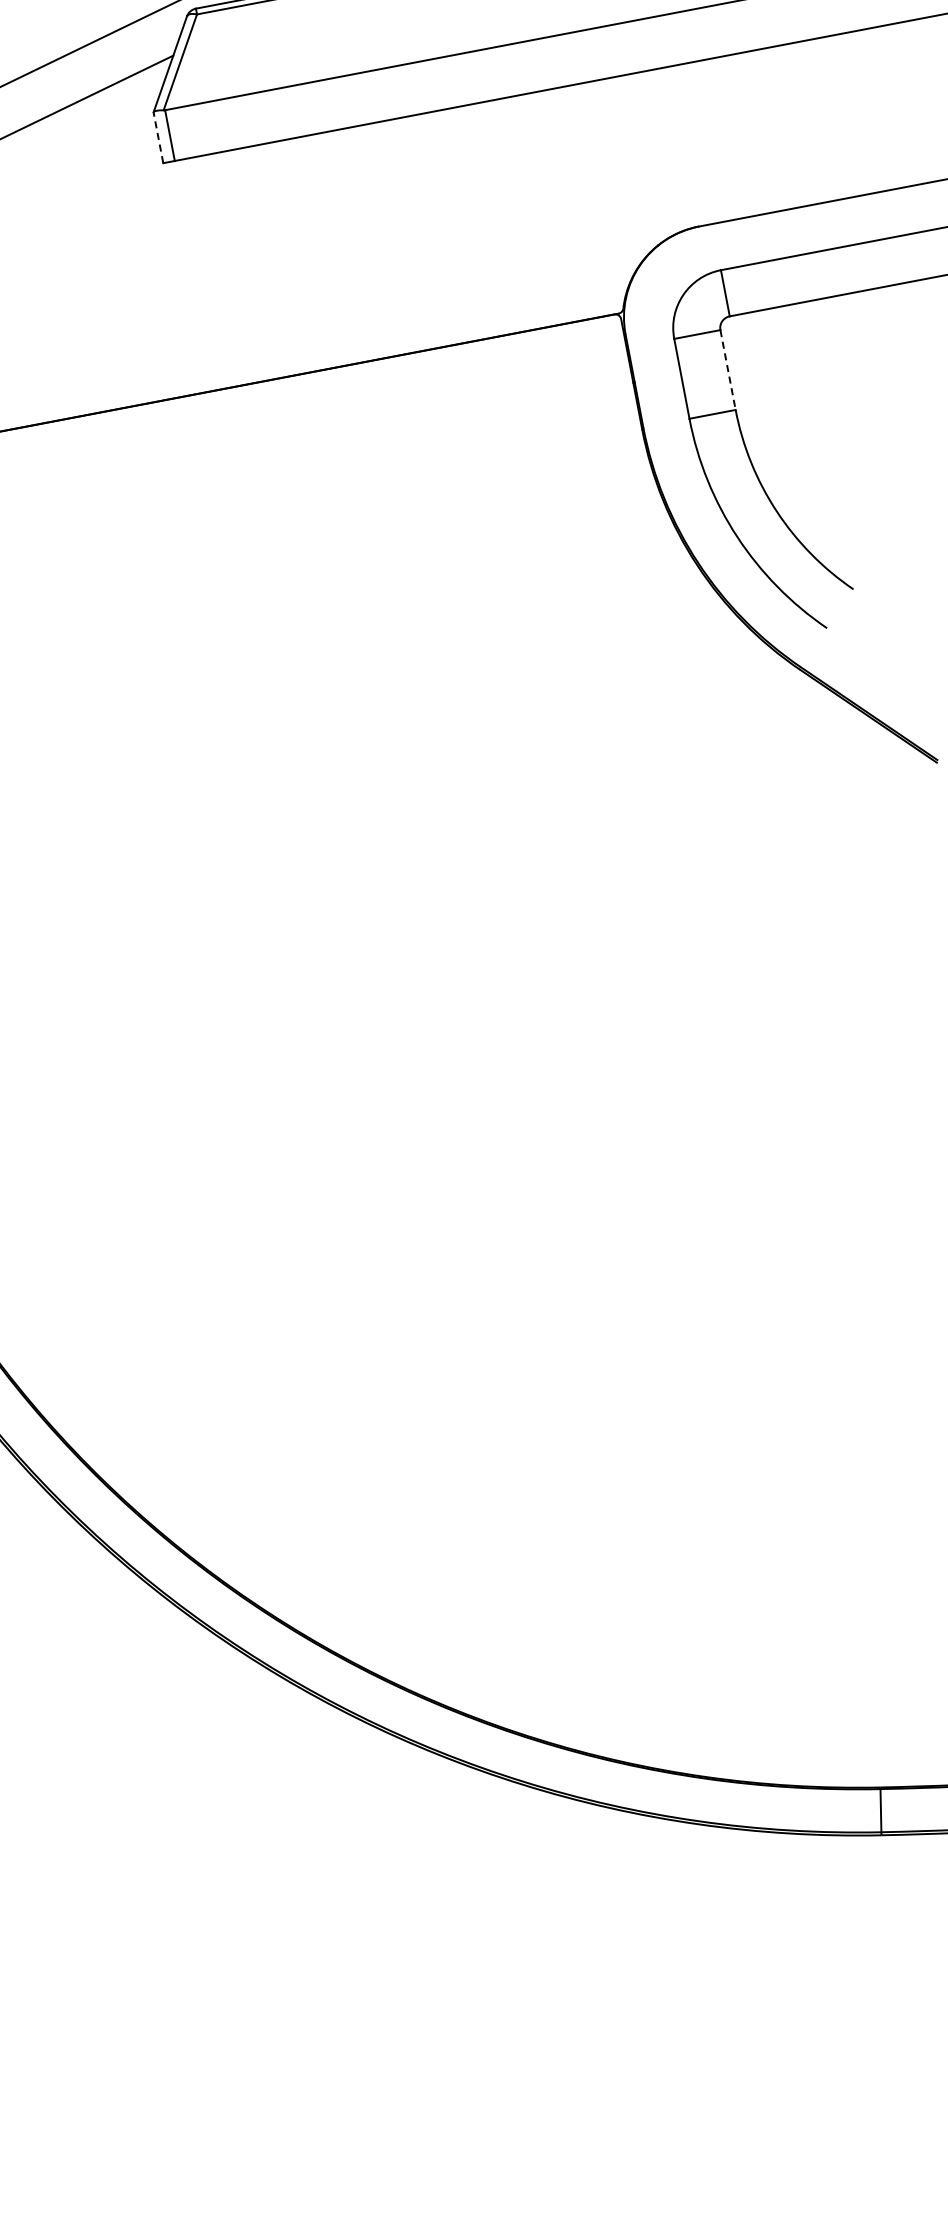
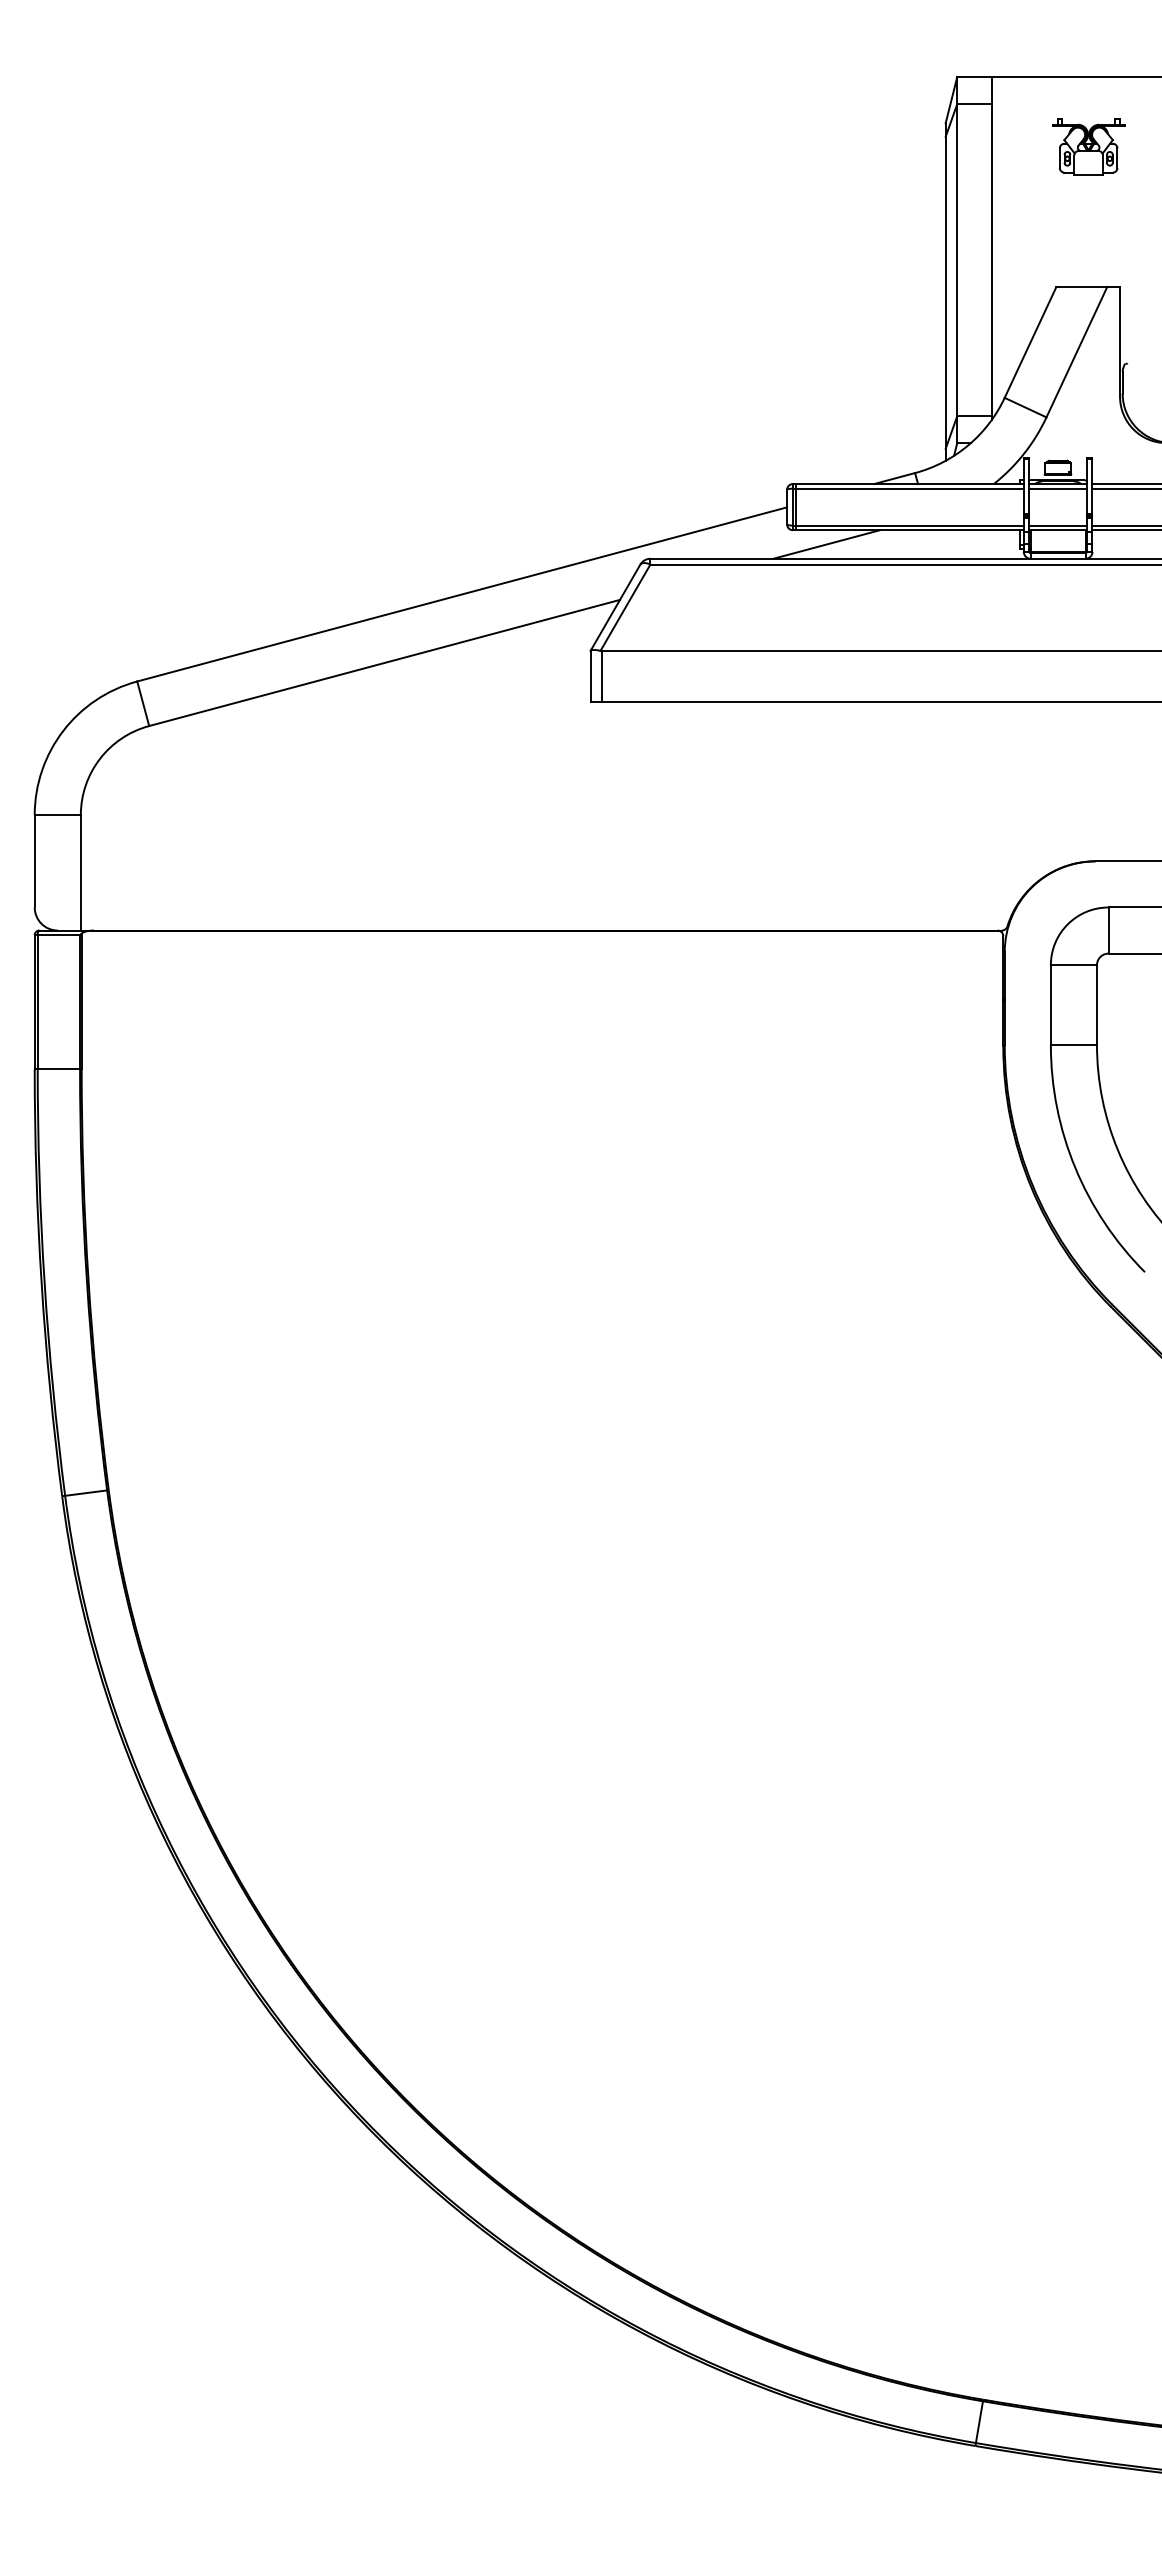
line: (158, 136) -> (590, 675), dashed -> solid
line: (727, 370) -> (1096, 1005), dashed -> solid

